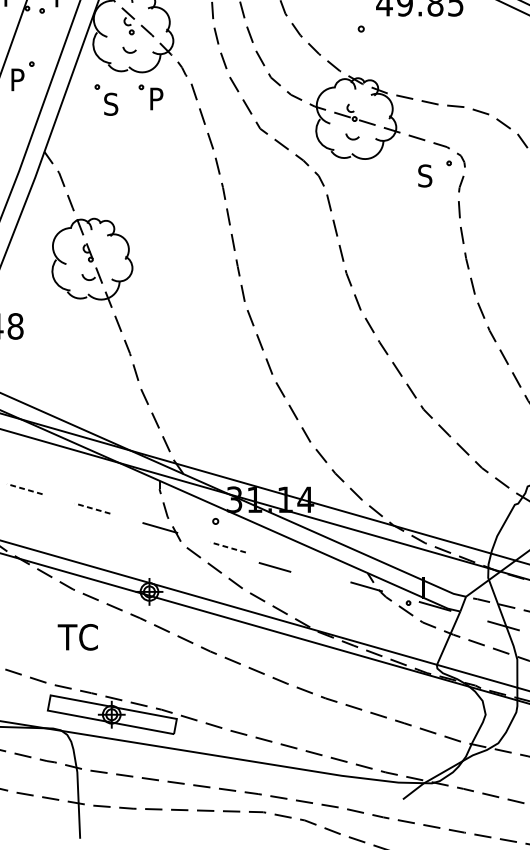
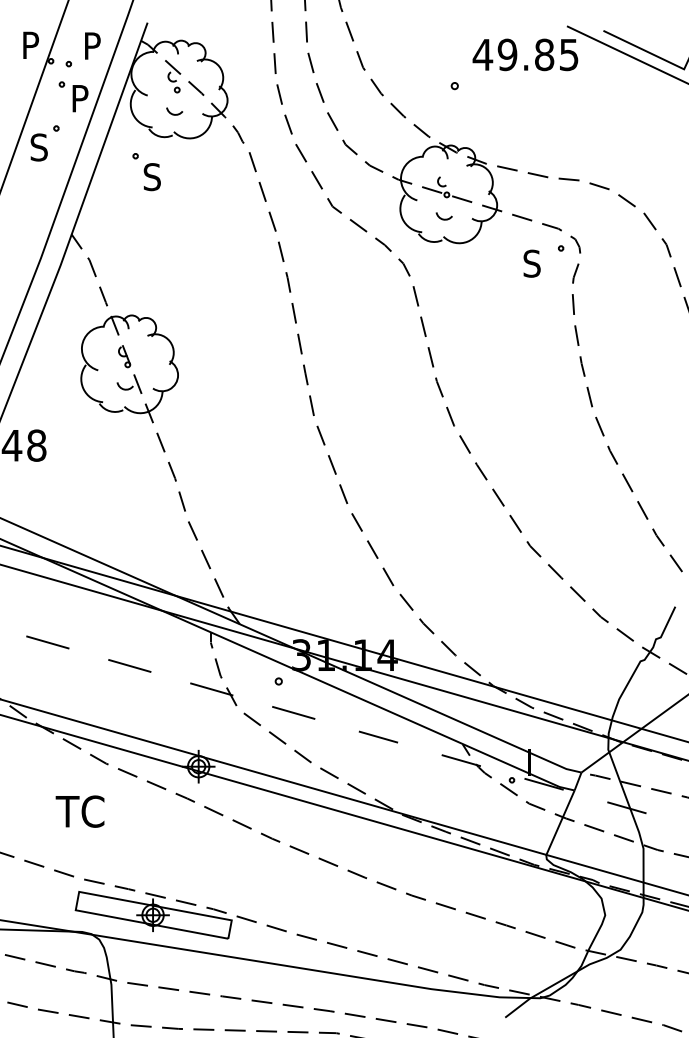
text: (17, 79) -> (38, 147), P -> S
part: (150, 97) -> (73, 96), moved
line: (24, 489) -> (47, 642), dashed -> solid
line: (92, 508) -> (129, 665), dashed -> solid
line: (227, 547) -> (293, 712), dashed -> solid
line: (275, 566) -> (378, 736), moved
text: (77, 637) -> (79, 811), moved

